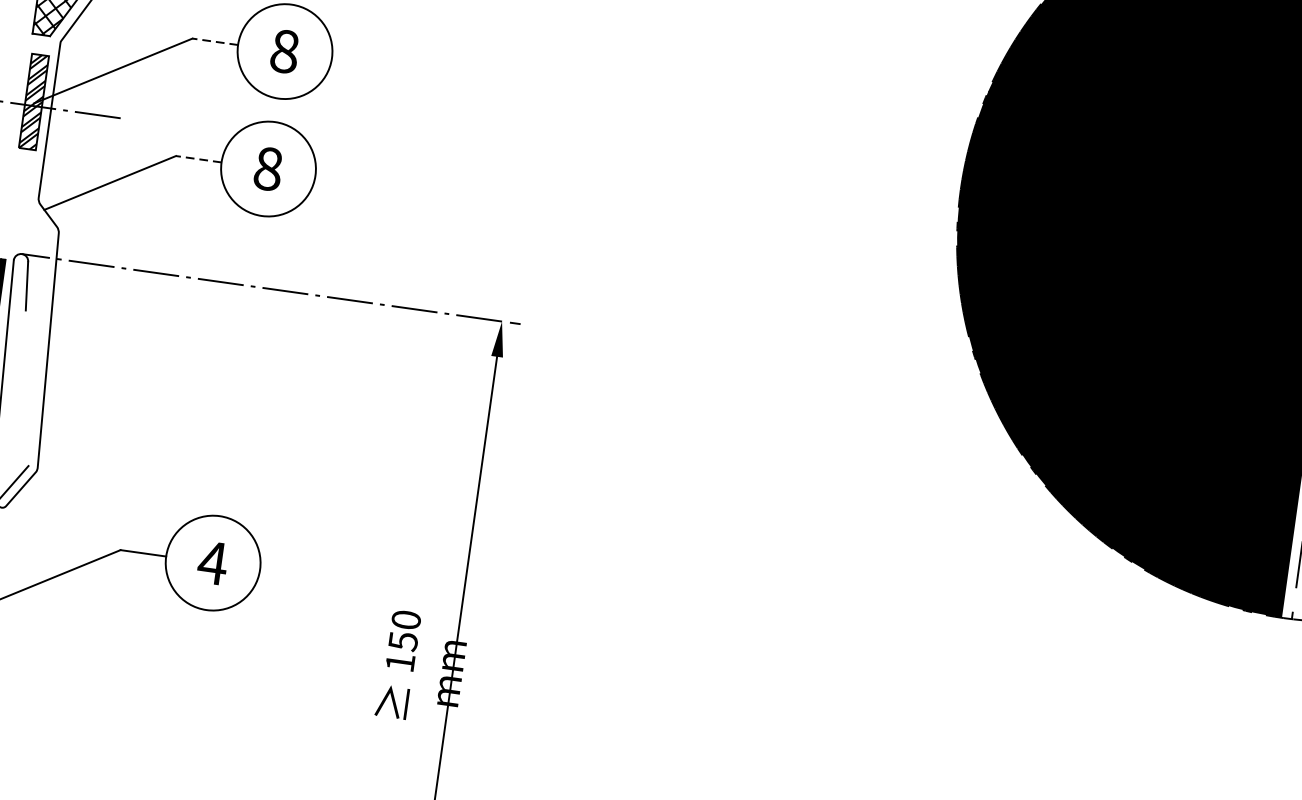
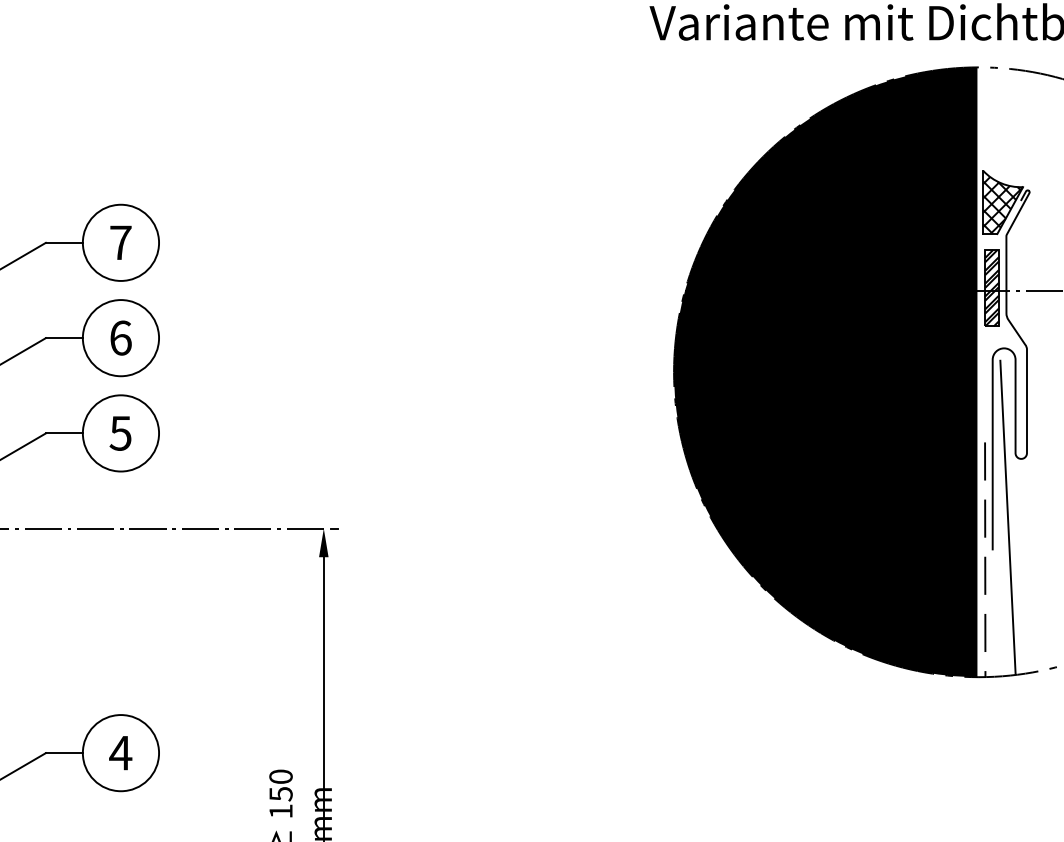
line: (214, 42) -> (63, 338), dashed -> solid
text: (284, 50) -> (120, 337), 8 -> 6
line: (197, 159) -> (63, 433), dashed -> solid
text: (267, 169) -> (120, 433), 8 -> 5

